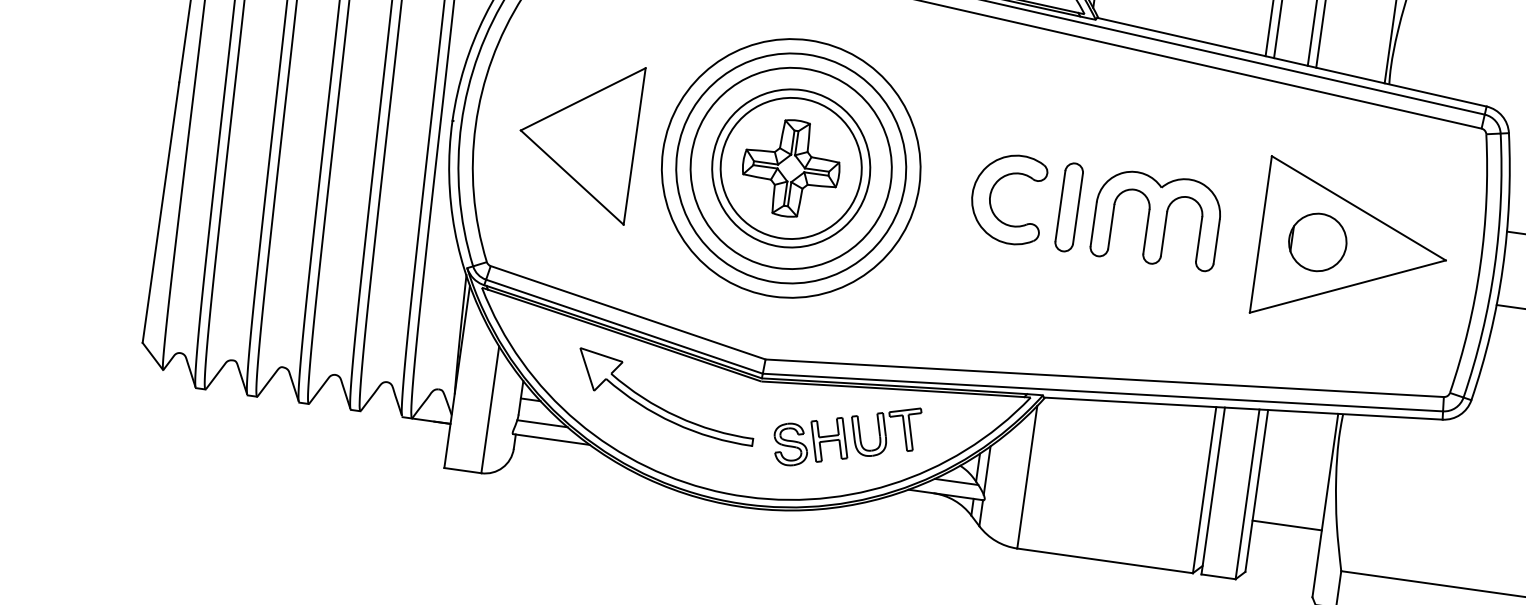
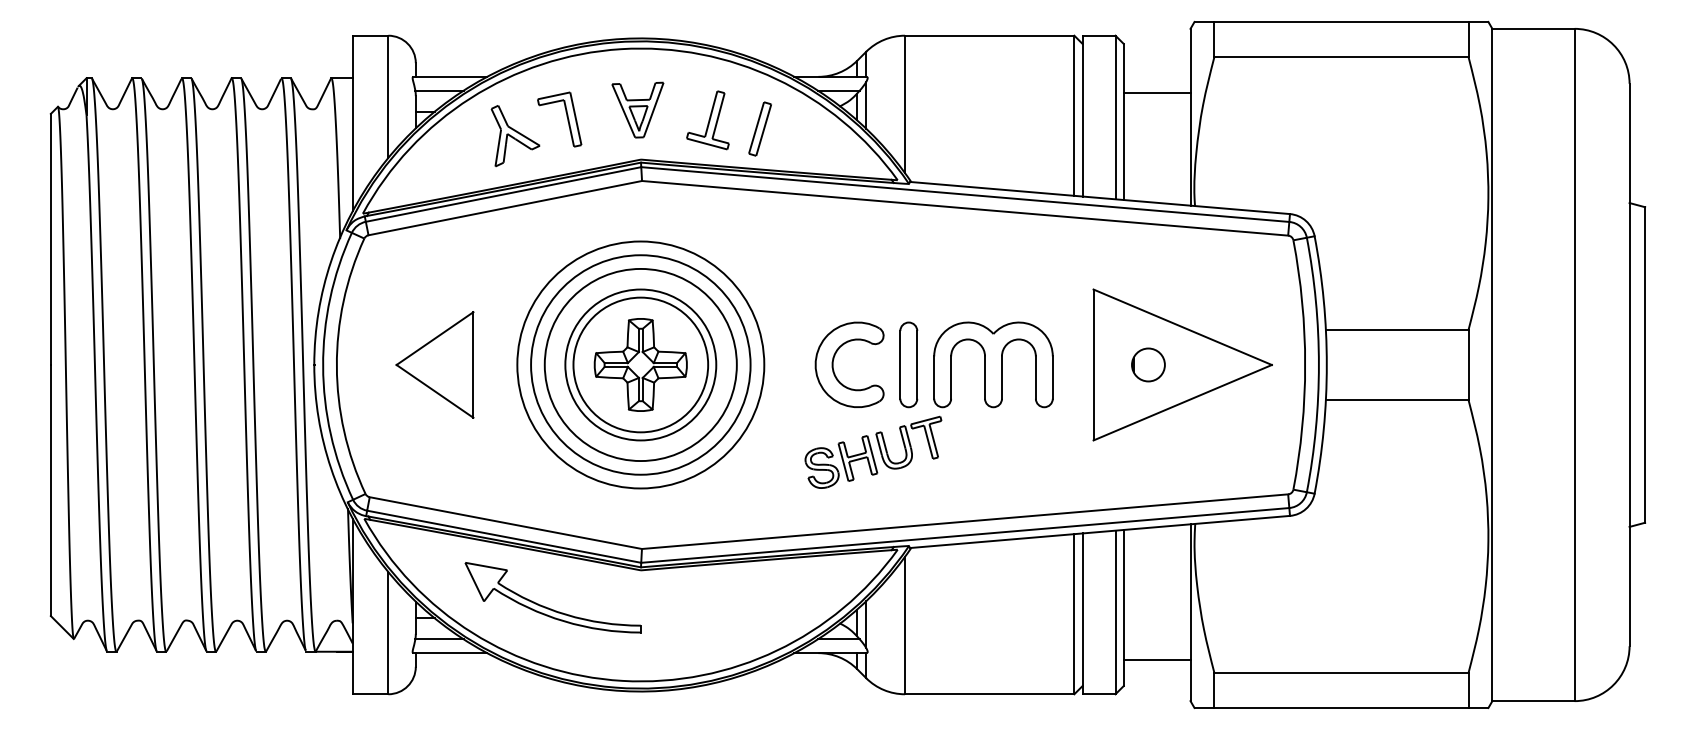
part: (577, 137) -> (434, 364), size x0.7
part: (1317, 241) -> (1148, 364), size x0.6
part: (846, 434) -> (873, 451), moved
line: (1286, 525) -> (1156, 659), moved

